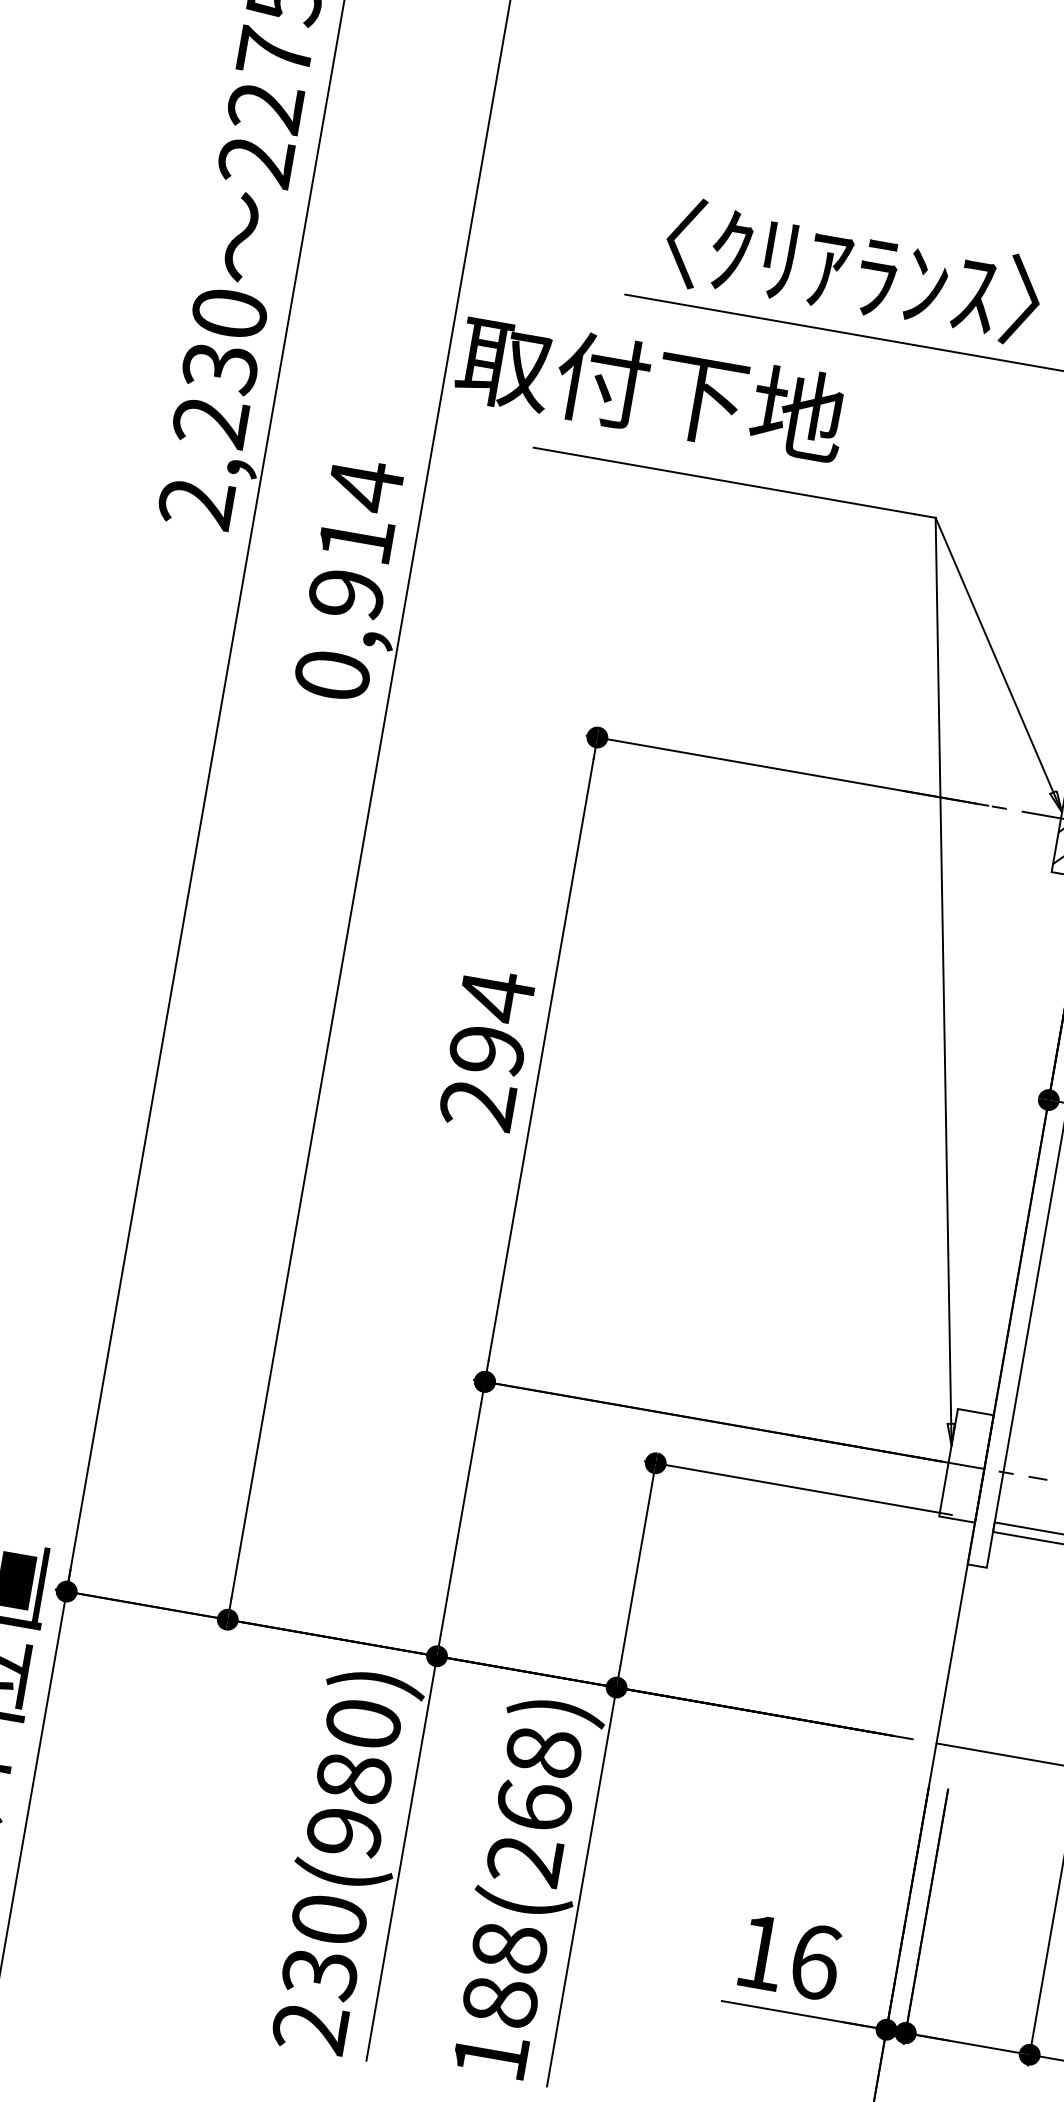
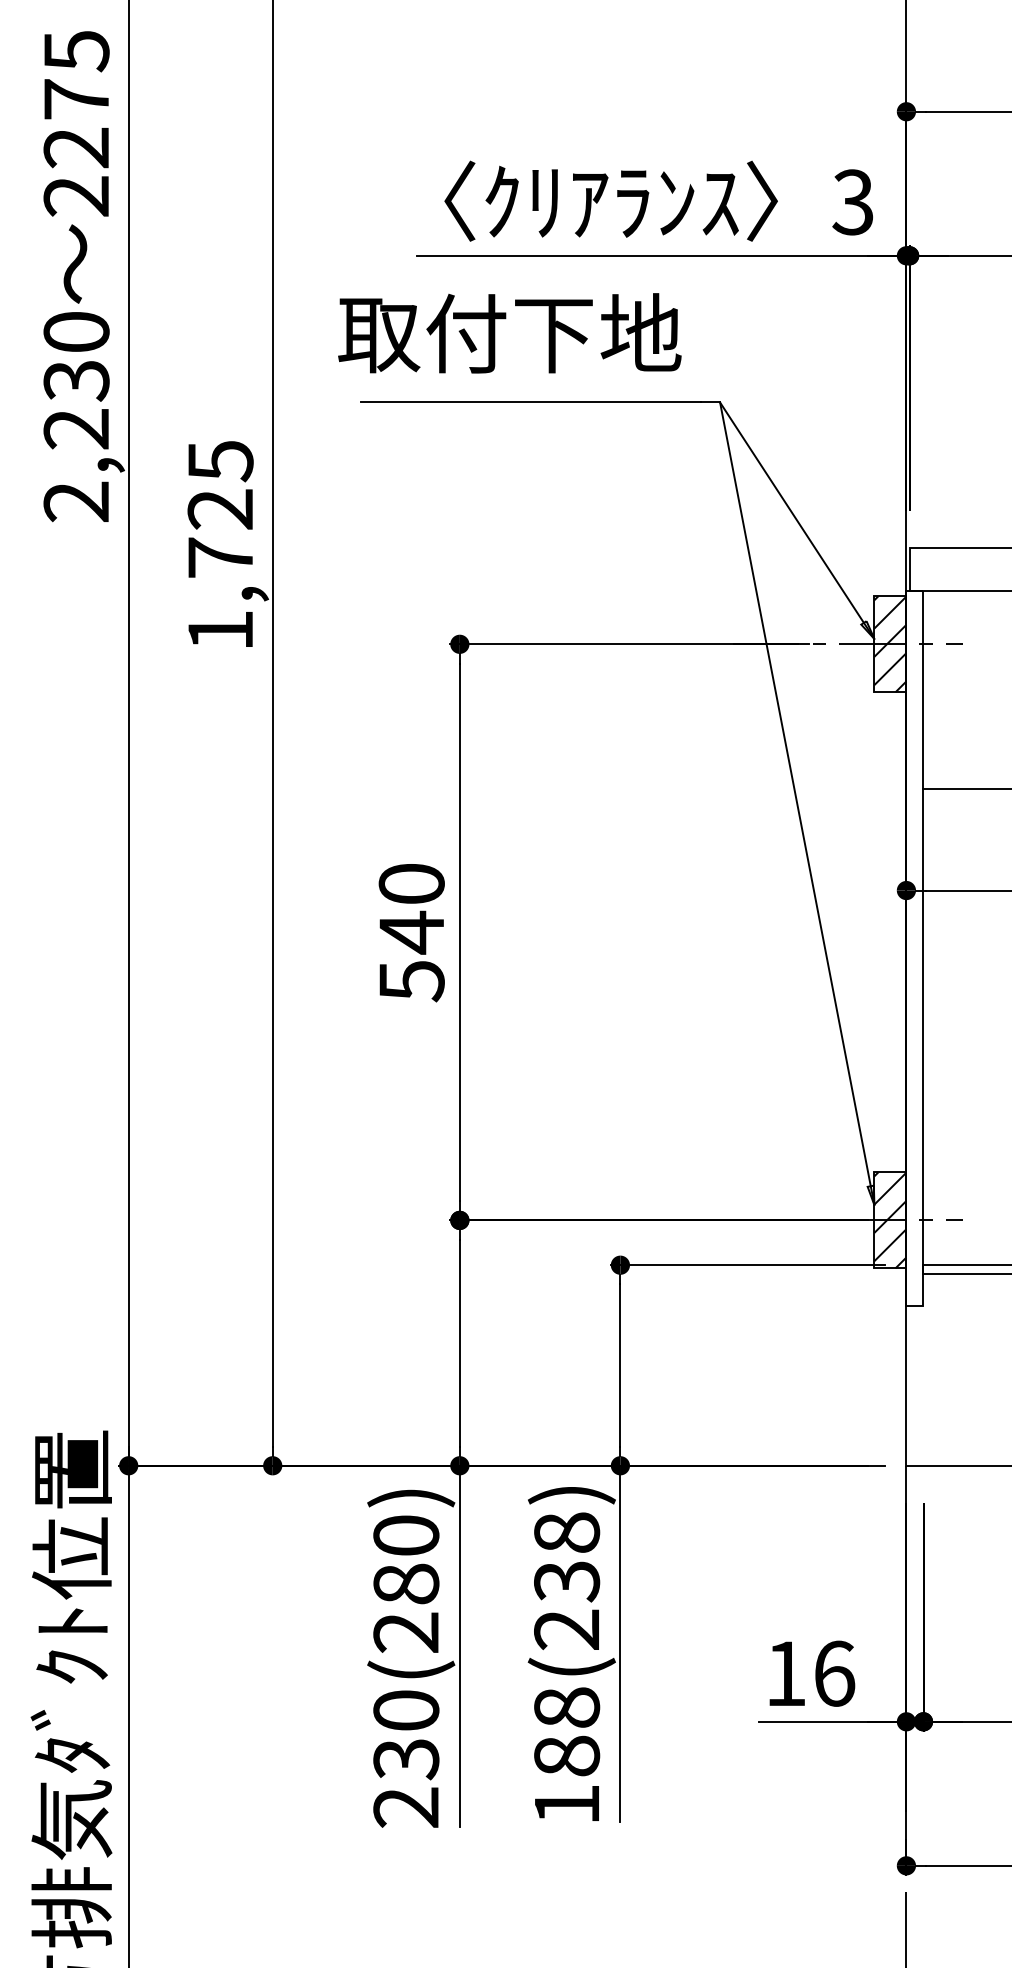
text: (650, 388) -> (509, 333), moved
text: (349, 579) -> (220, 544), 0,914 -> 1,725
text: (487, 1050) -> (411, 932), 294 -> 540
hatch: (966, 1465) -> (890, 1220), added
text: (534, 1806) -> (567, 1581), 188(268) -> 188(238)
text: (344, 1832) -> (406, 1632), 230(980) -> 230(280)

